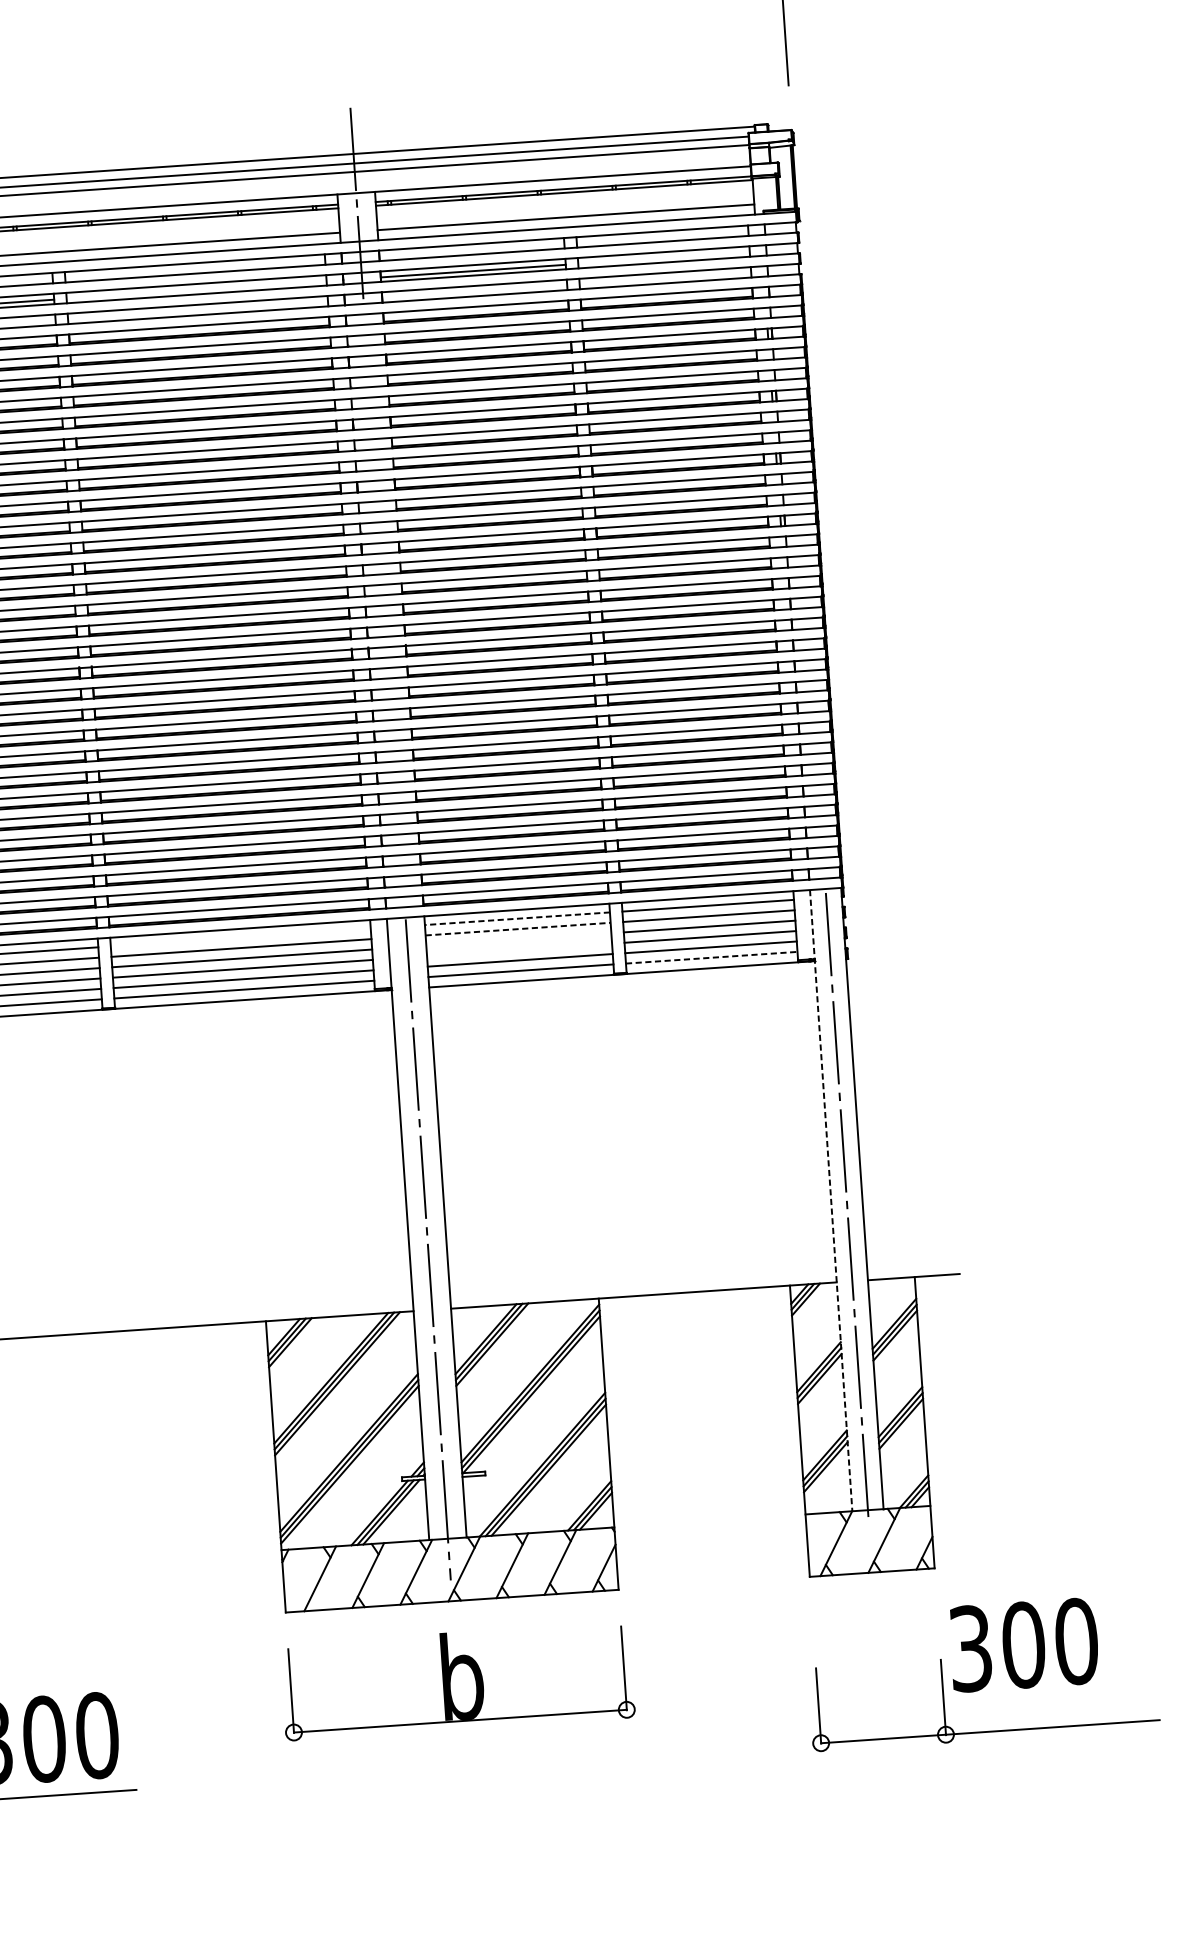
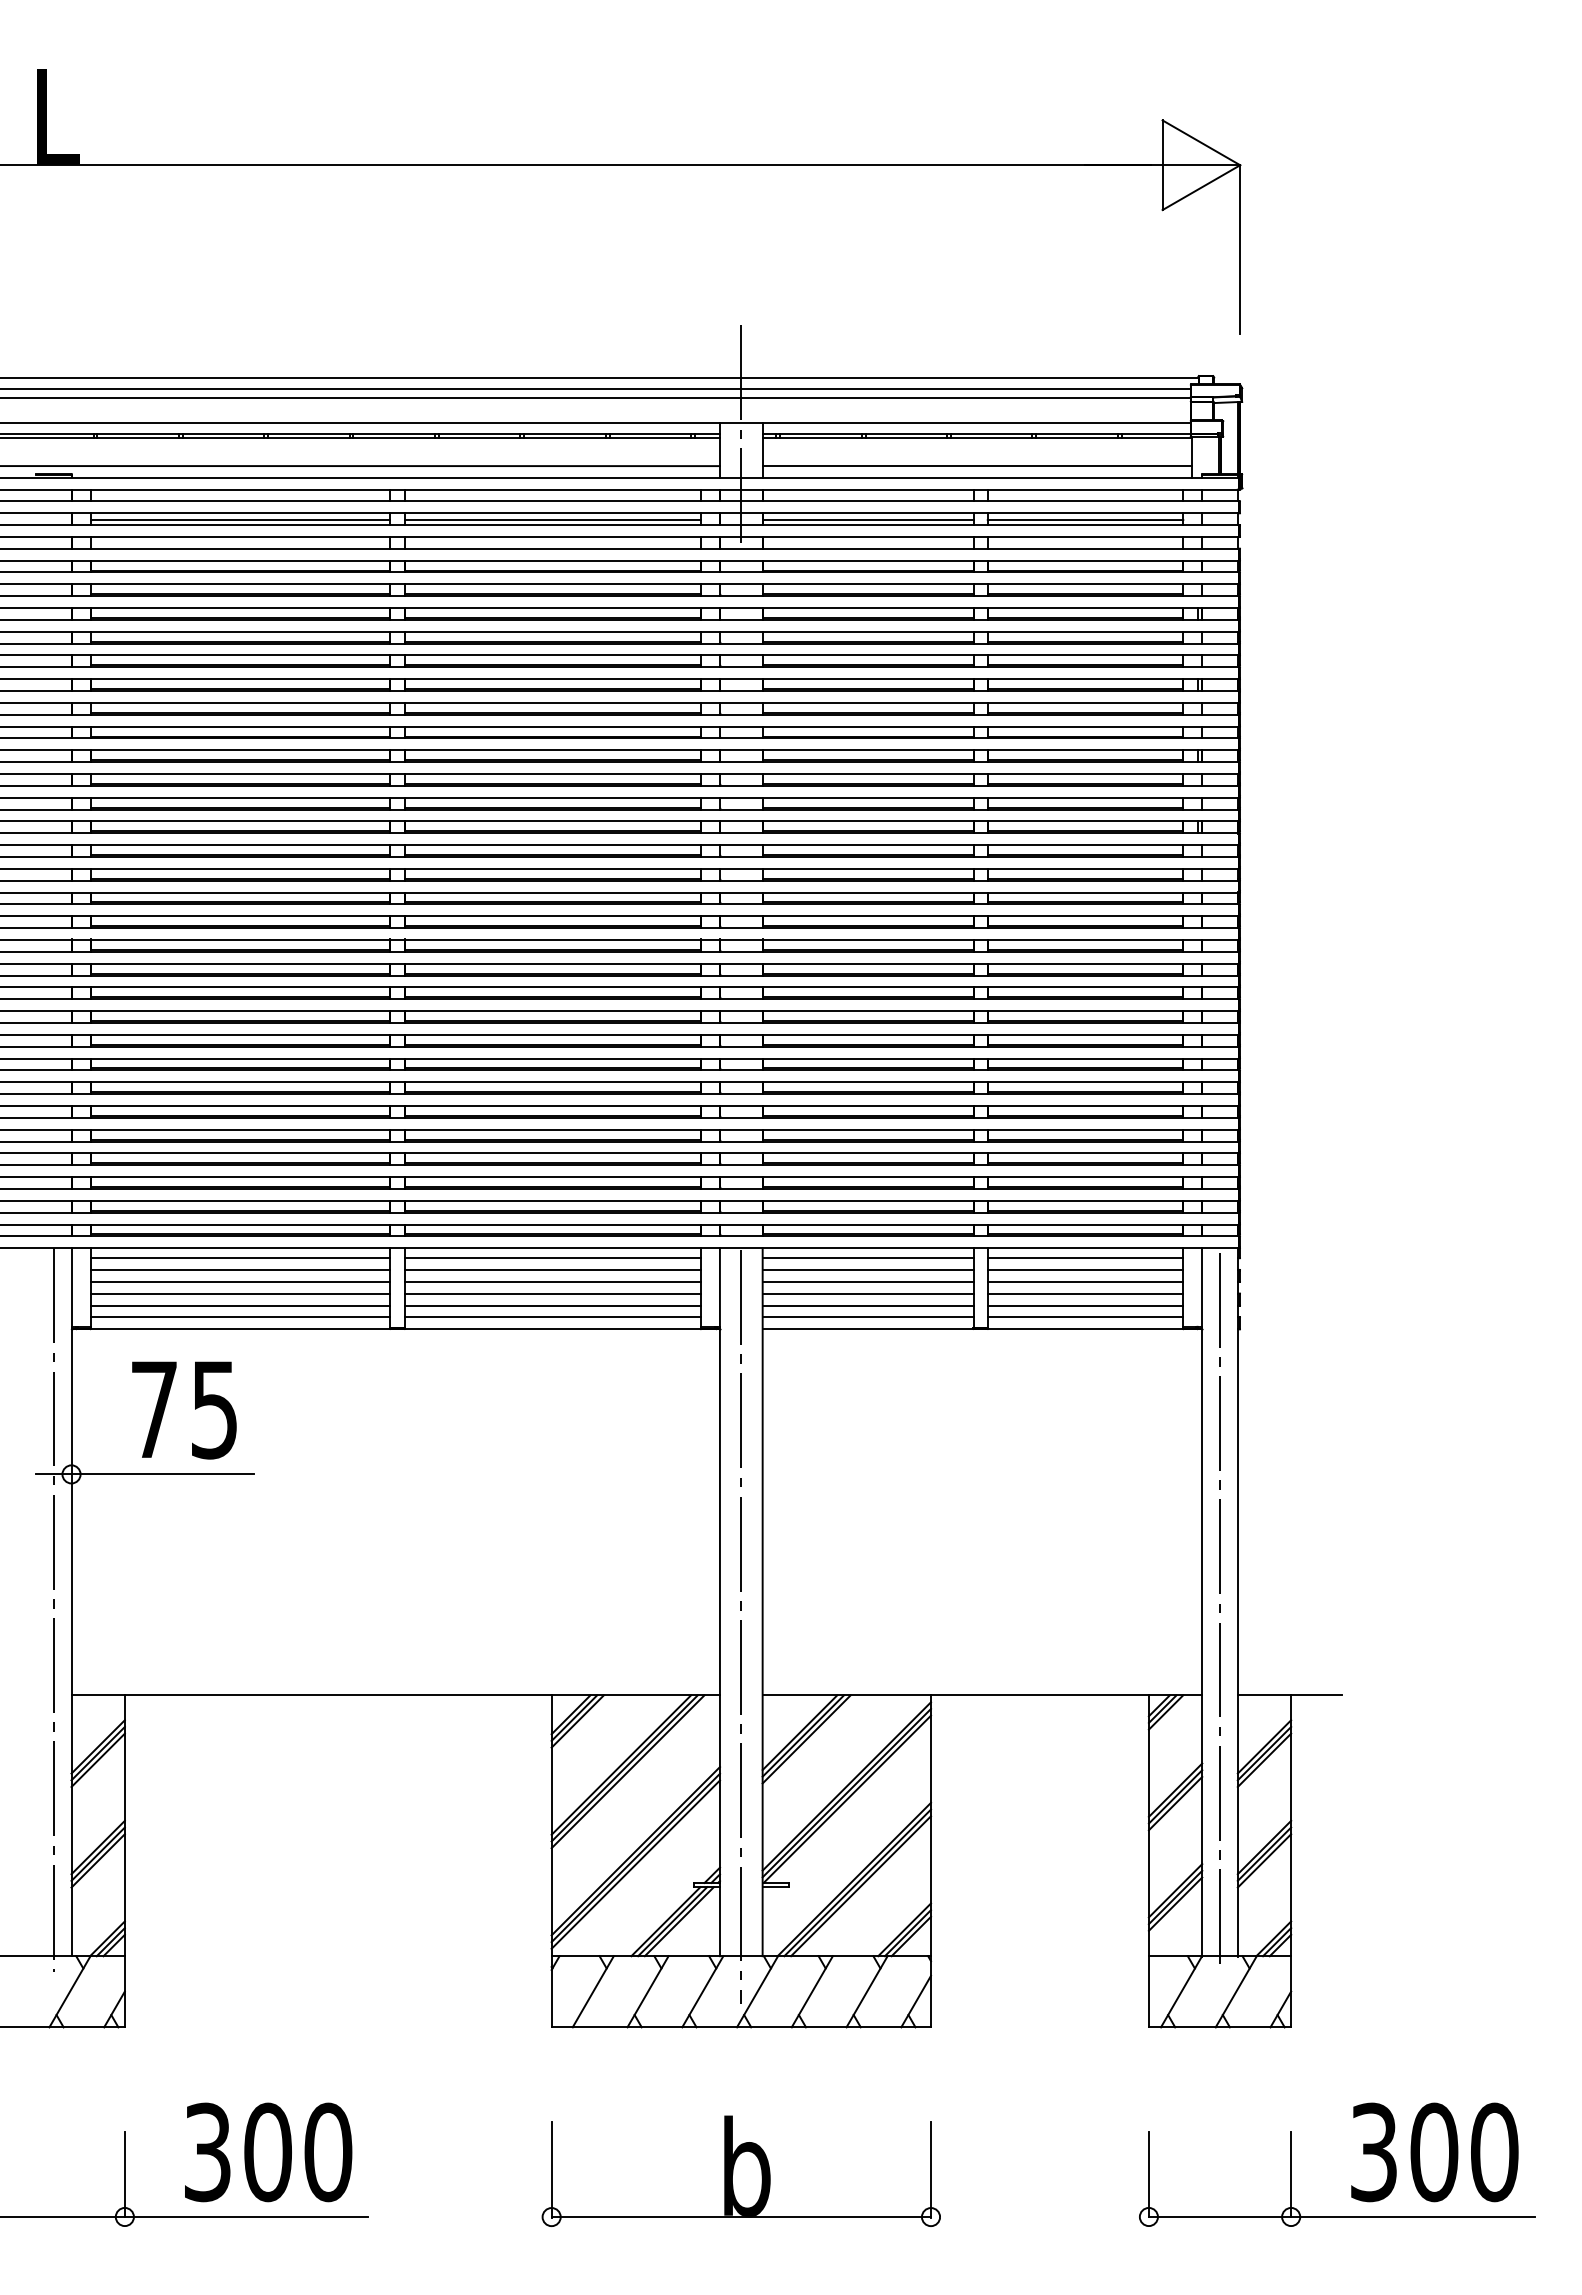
line: (664, 258) -> (1085, 520), added
line: (196, 290) -> (552, 520), added
line: (516, 919) -> (867, 1258), dashed -> solid
line: (518, 928) -> (868, 1269), dashed -> solid
line: (240, 937) -> (552, 1258), added
line: (518, 939) -> (867, 1281), added
line: (519, 949) -> (867, 1293), added
line: (711, 957) -> (1085, 1317), dashed -> solid
line: (831, 1200) -> (1202, 1602), dashed -> solid
text: (1023, 1645) -> (1434, 2152), moved
part: (456, 1680) -> (740, 2170), moved

